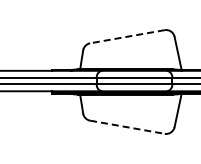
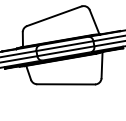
line: (127, 36) -> (54, 16), dashed -> solid
line: (127, 127) -> (66, 84), dashed -> solid

